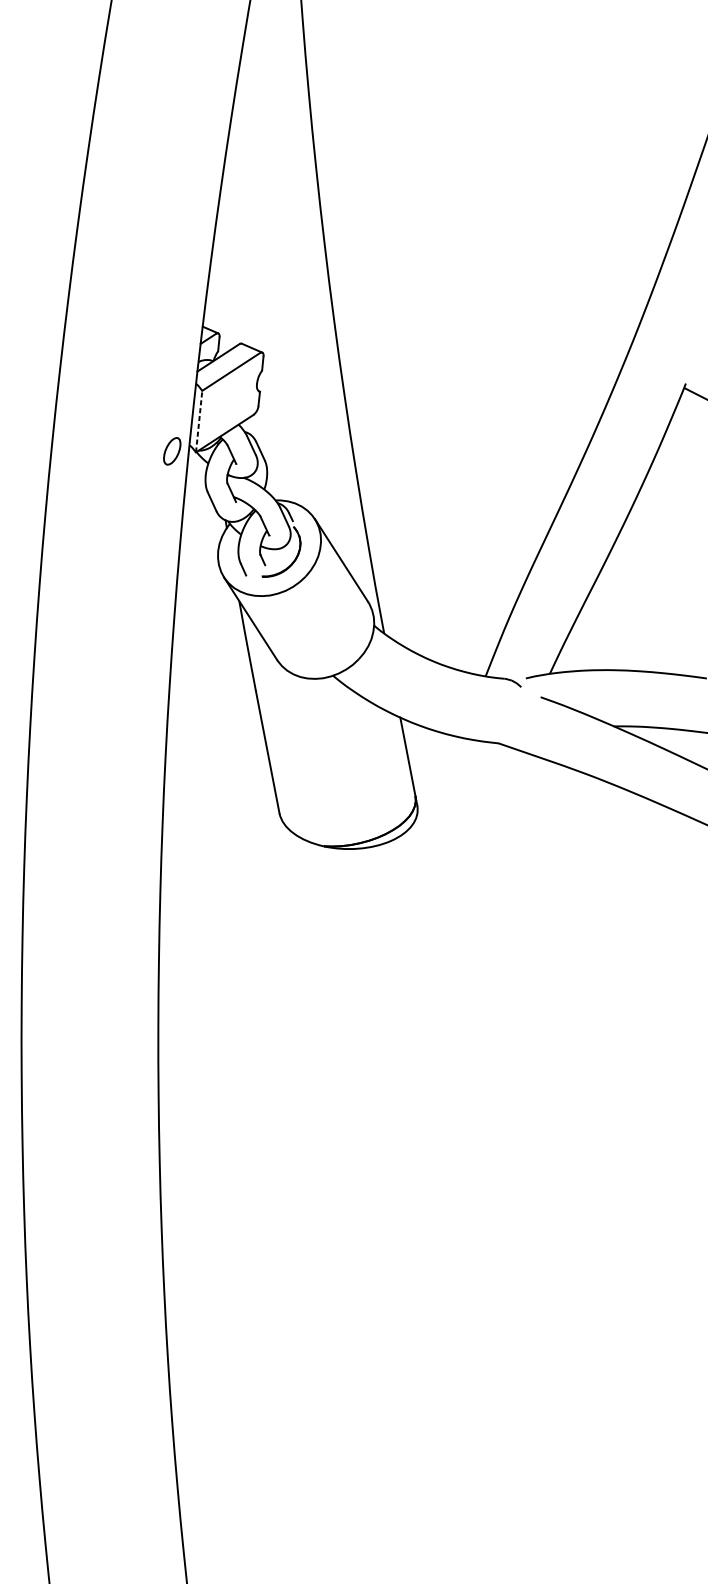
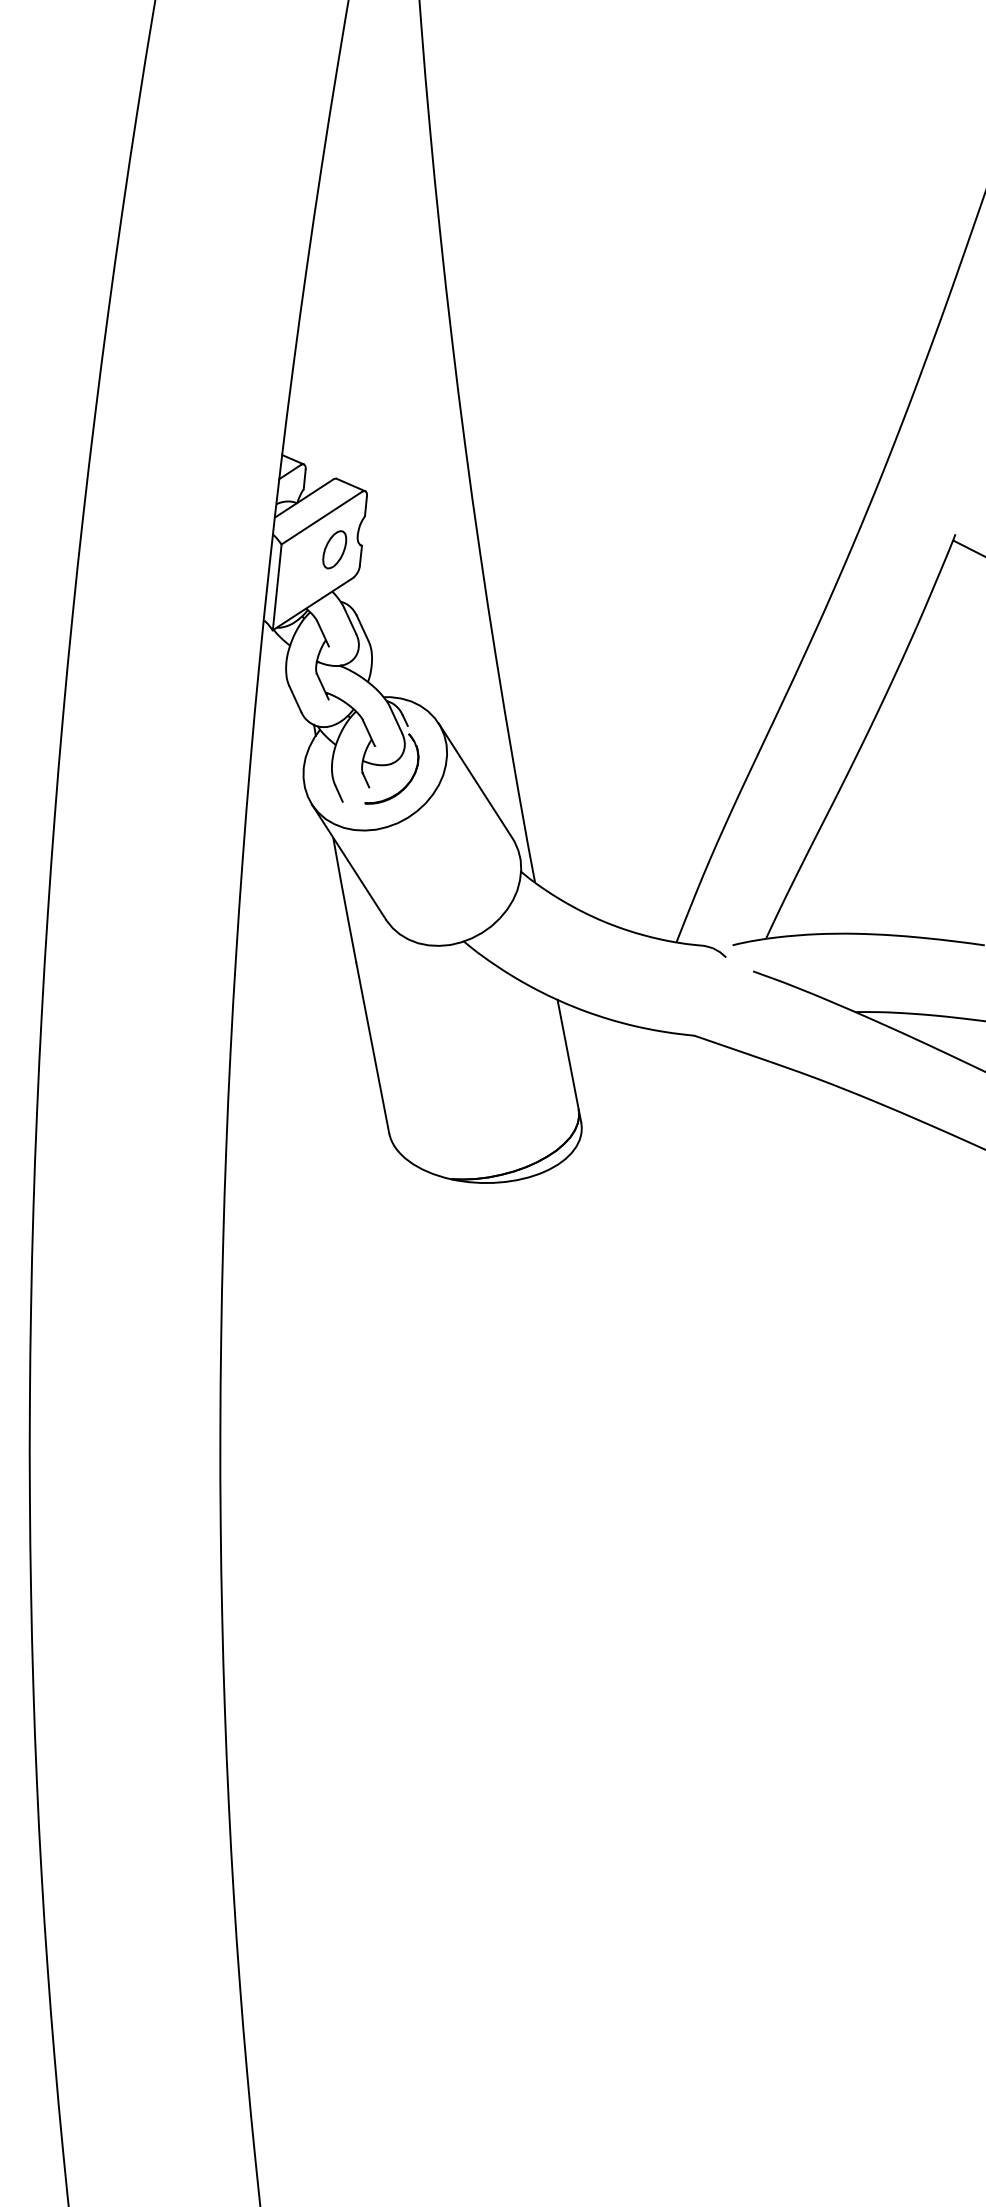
line: (199, 421) -> (277, 586), dashed -> solid
part: (172, 451) -> (334, 549), moved

